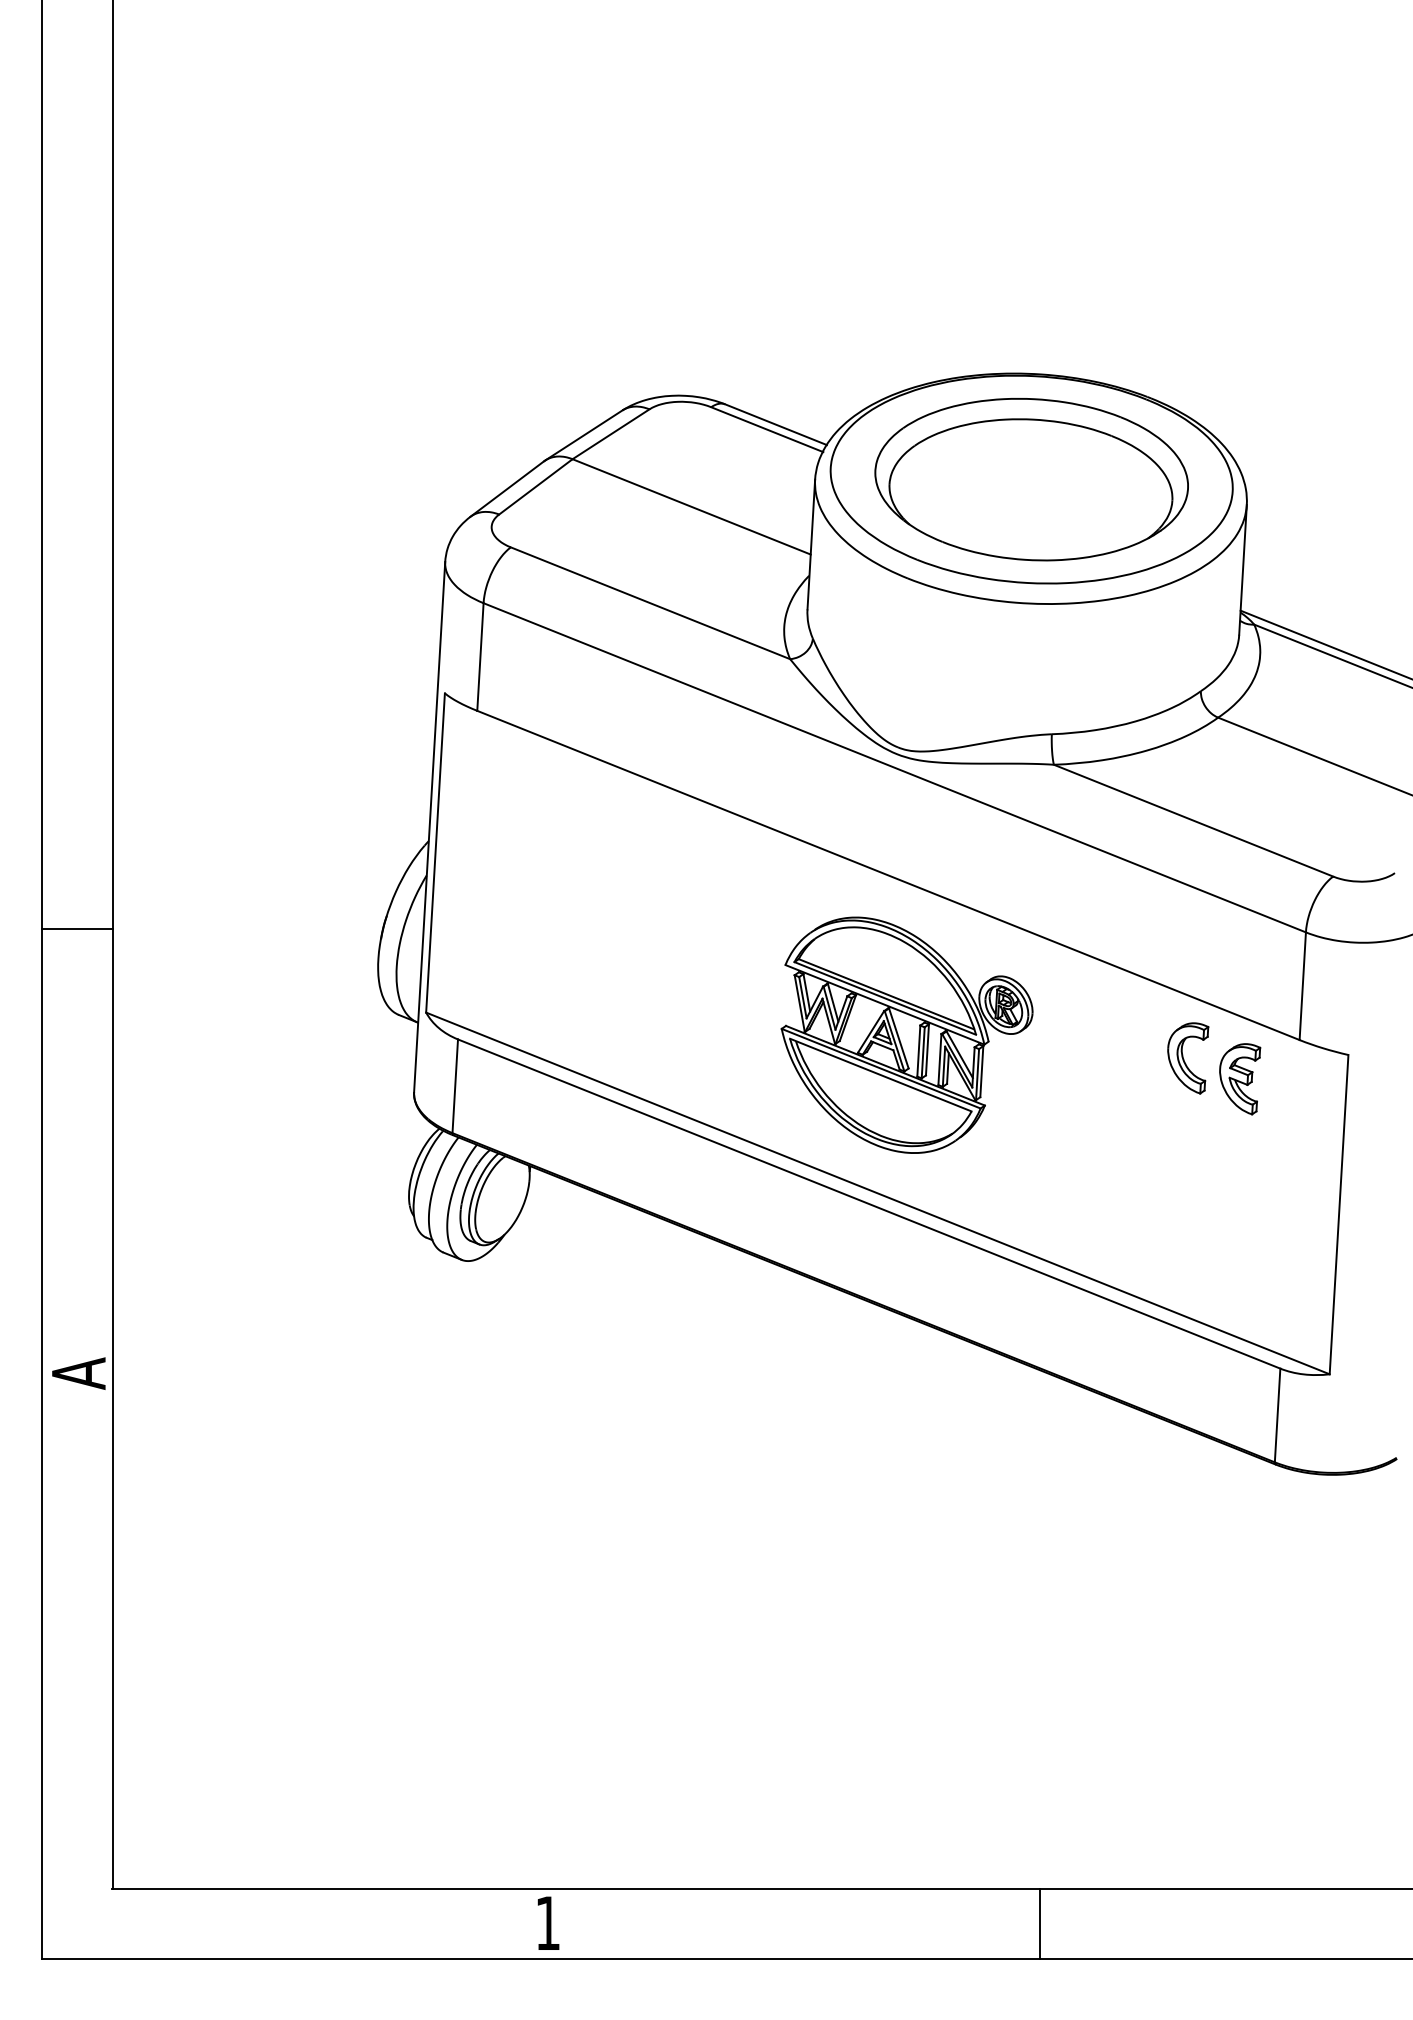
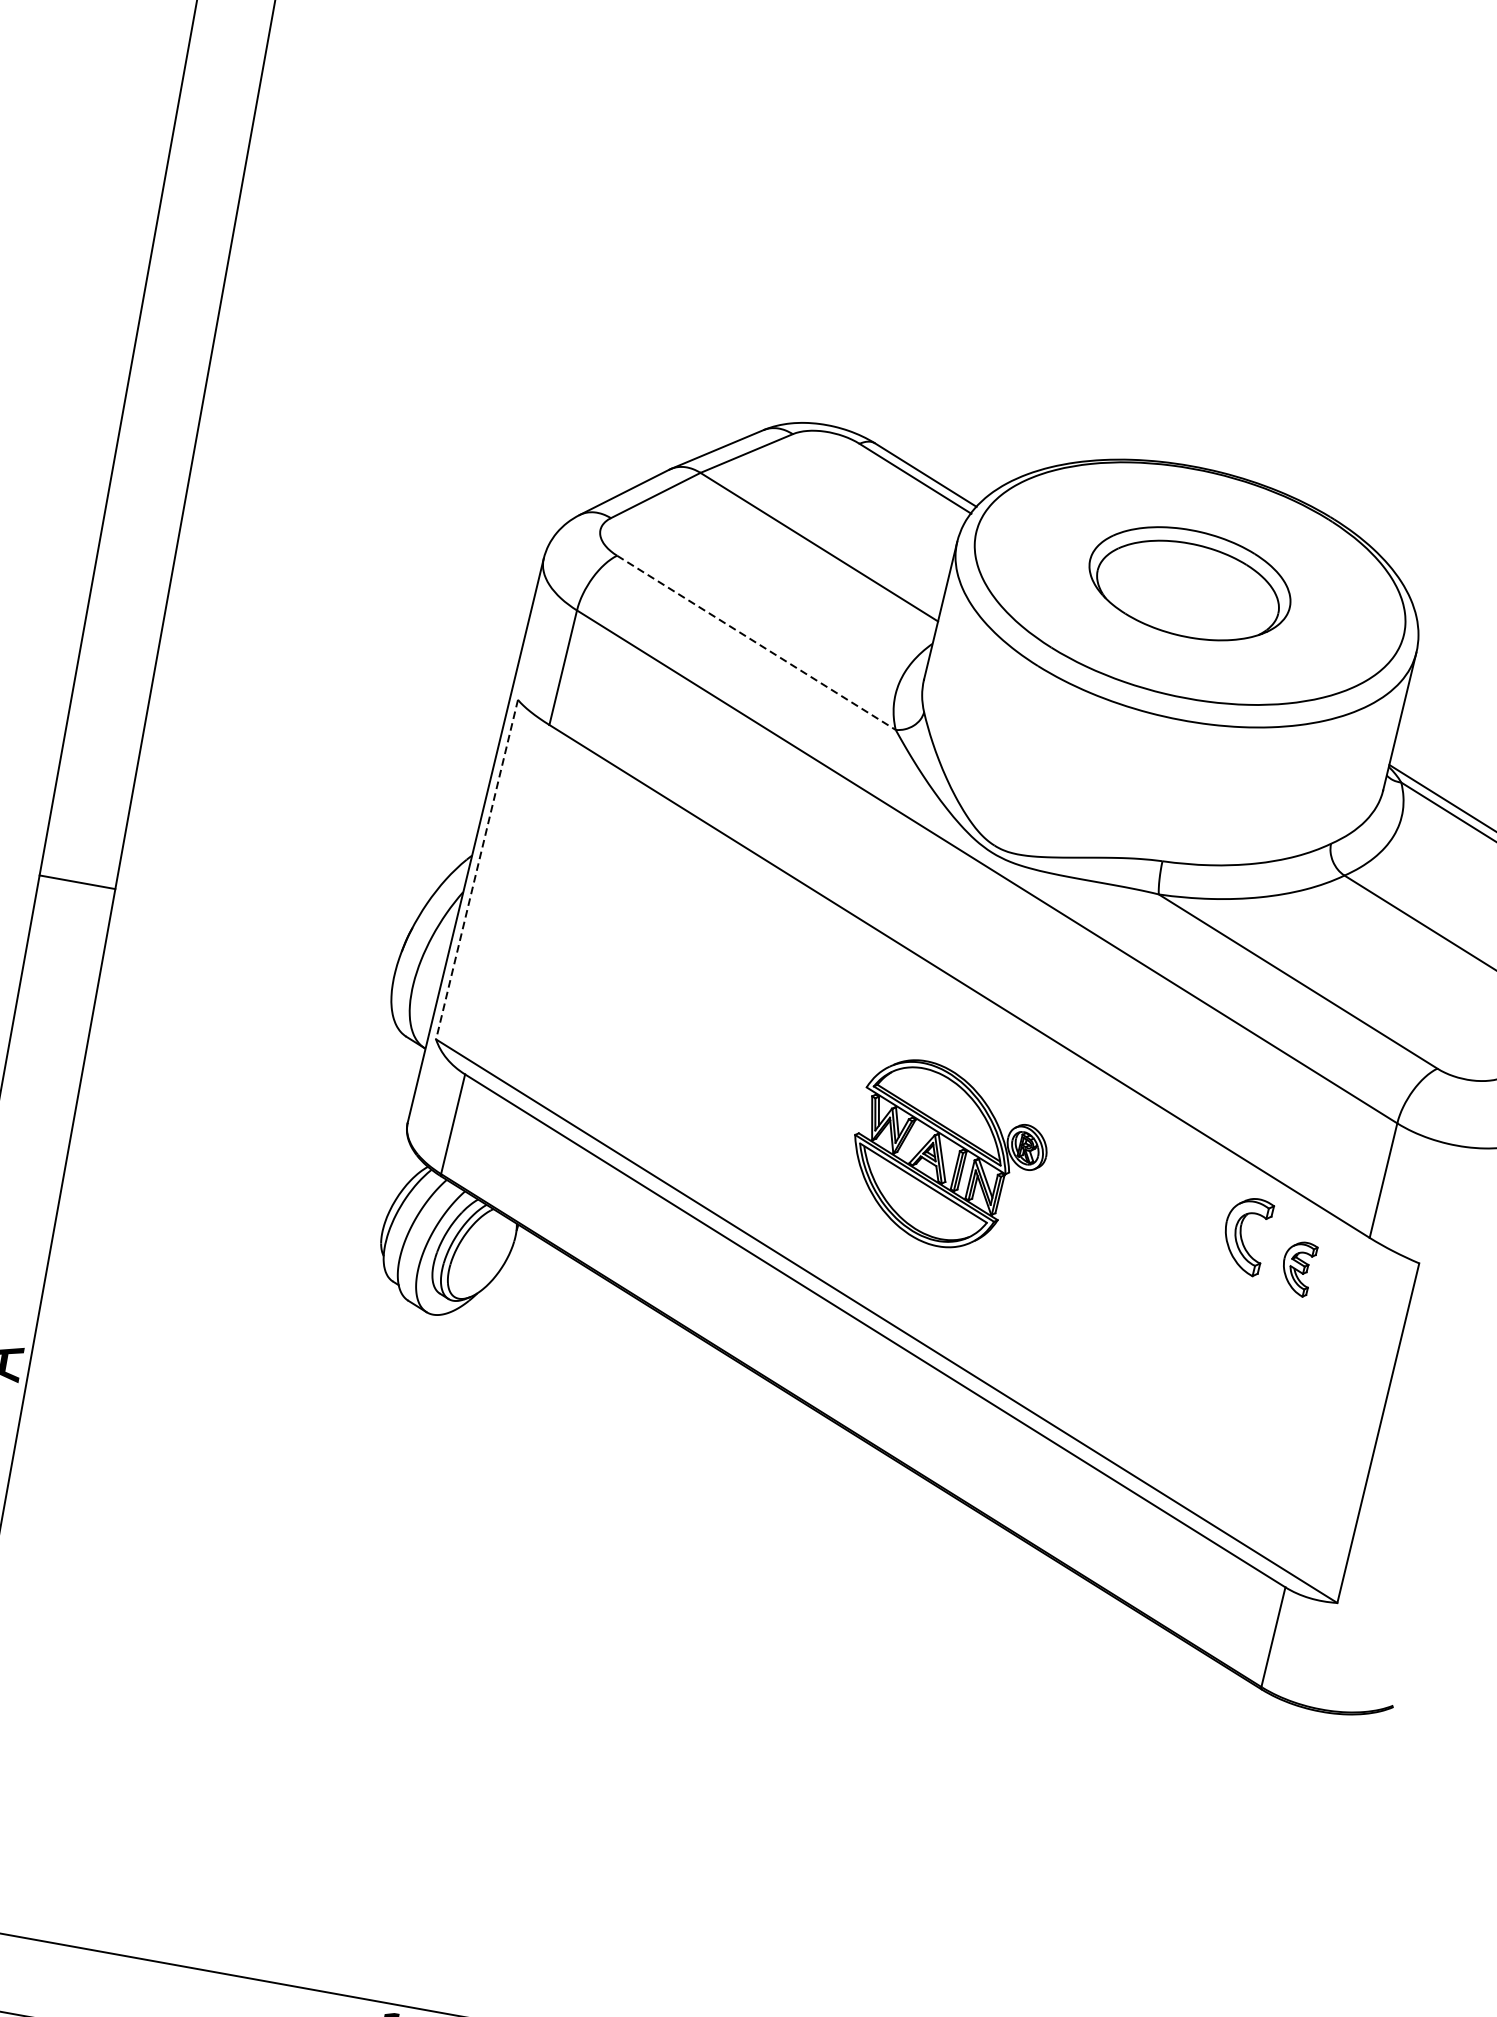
part: (1031, 479) -> (1189, 583), size x0.6
line: (650, 603) -> (756, 643), solid -> dashed
line: (435, 852) -> (477, 869), solid -> dashed
part: (906, 1034) -> (948, 1155), size x0.7
part: (1240, 1079) -> (1298, 1268), size x0.7

